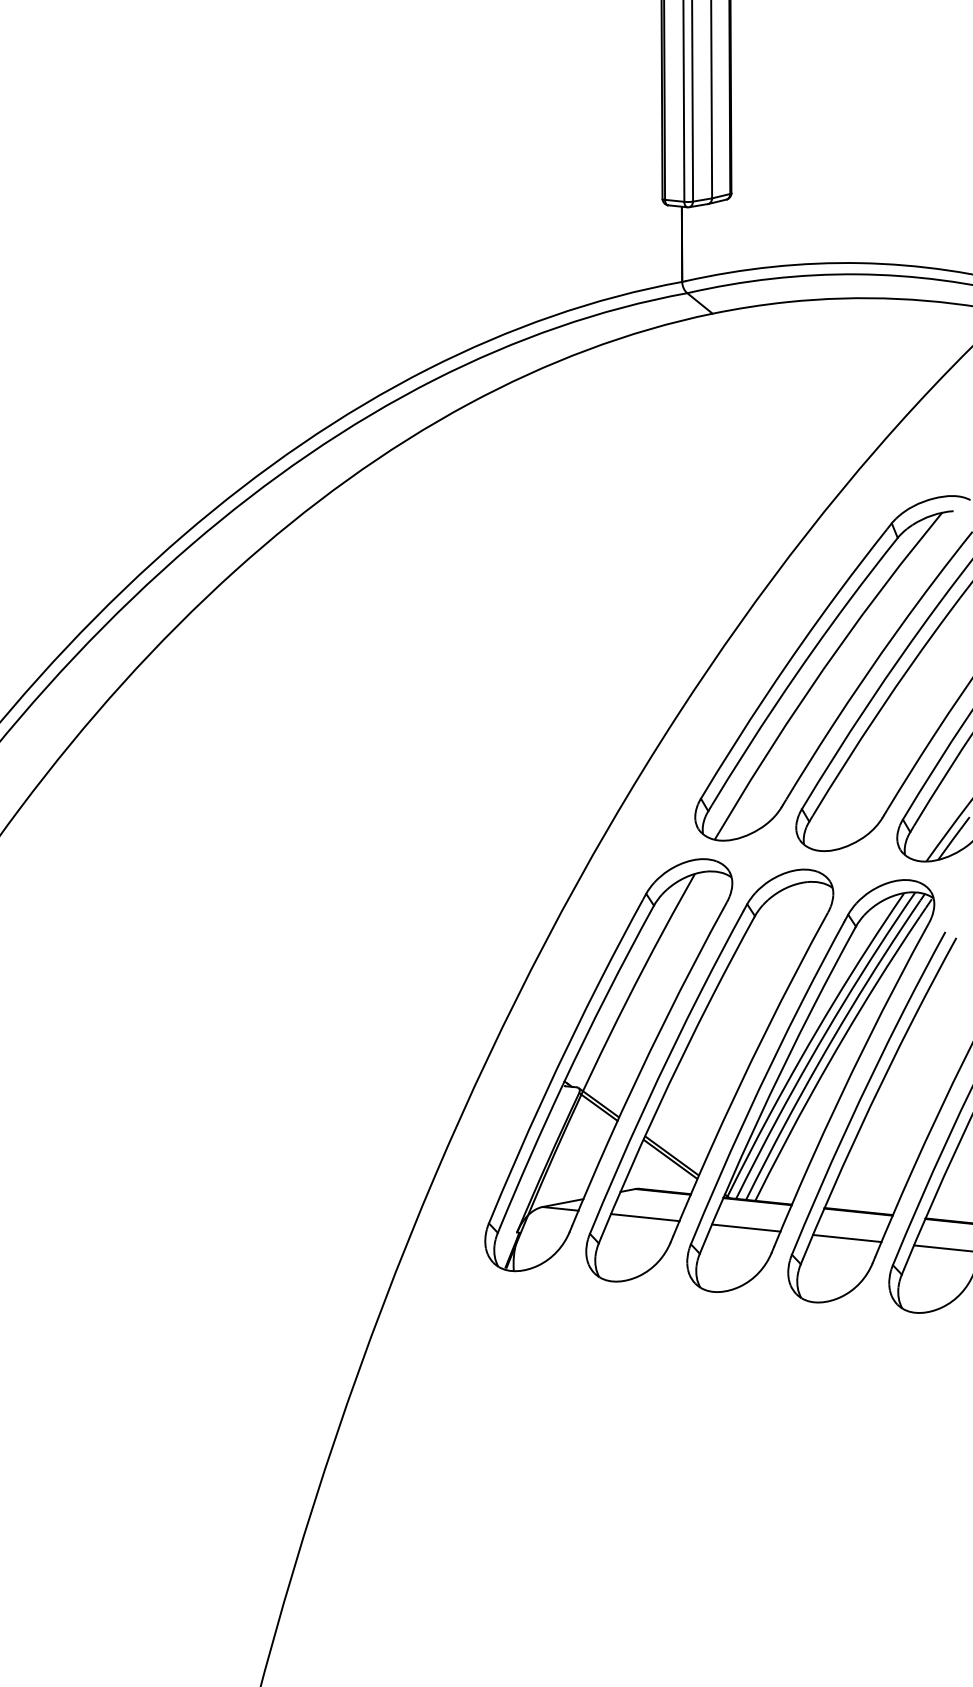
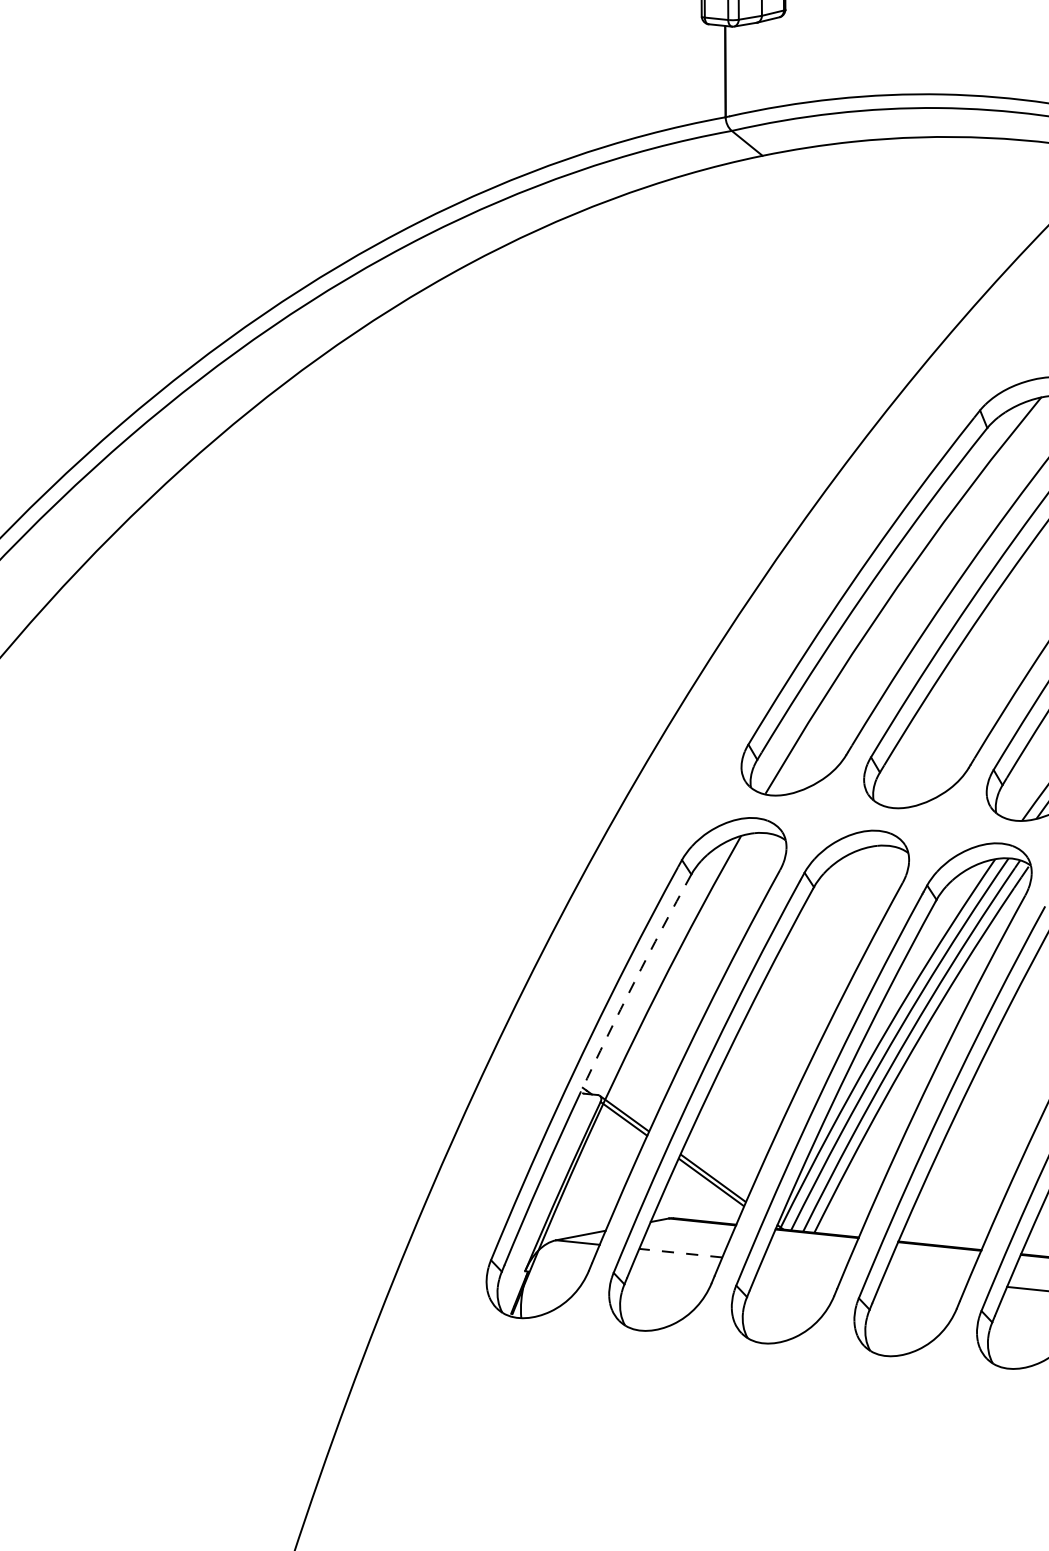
arc: (606, 994) -> (633, 982), solid -> dashed
line: (644, 1217) -> (679, 1253), solid -> dashed
line: (746, 1227) -> (803, 1265), removed
line: (847, 1238) -> (926, 1278), removed

